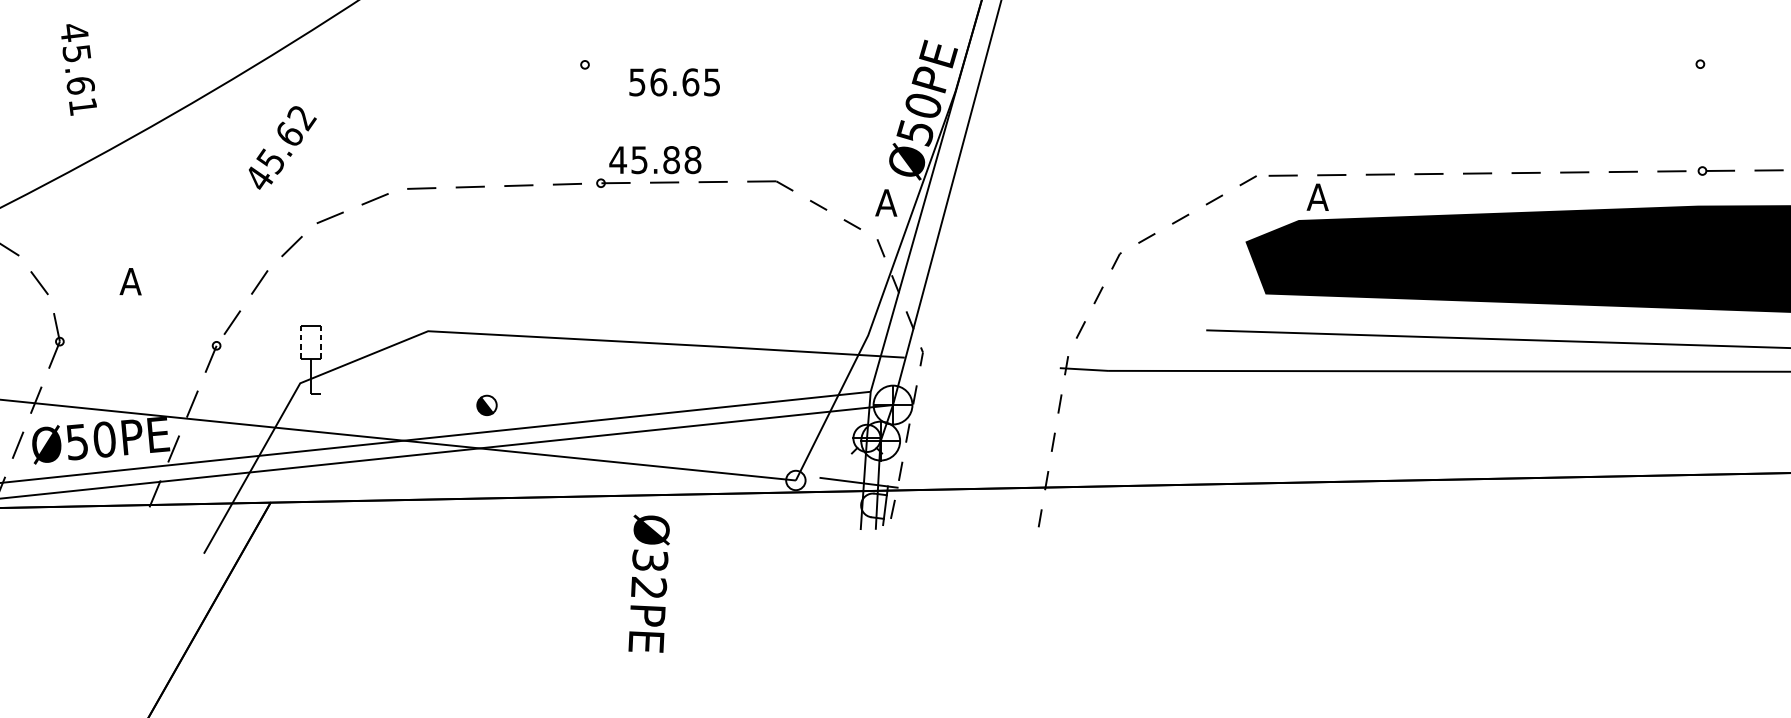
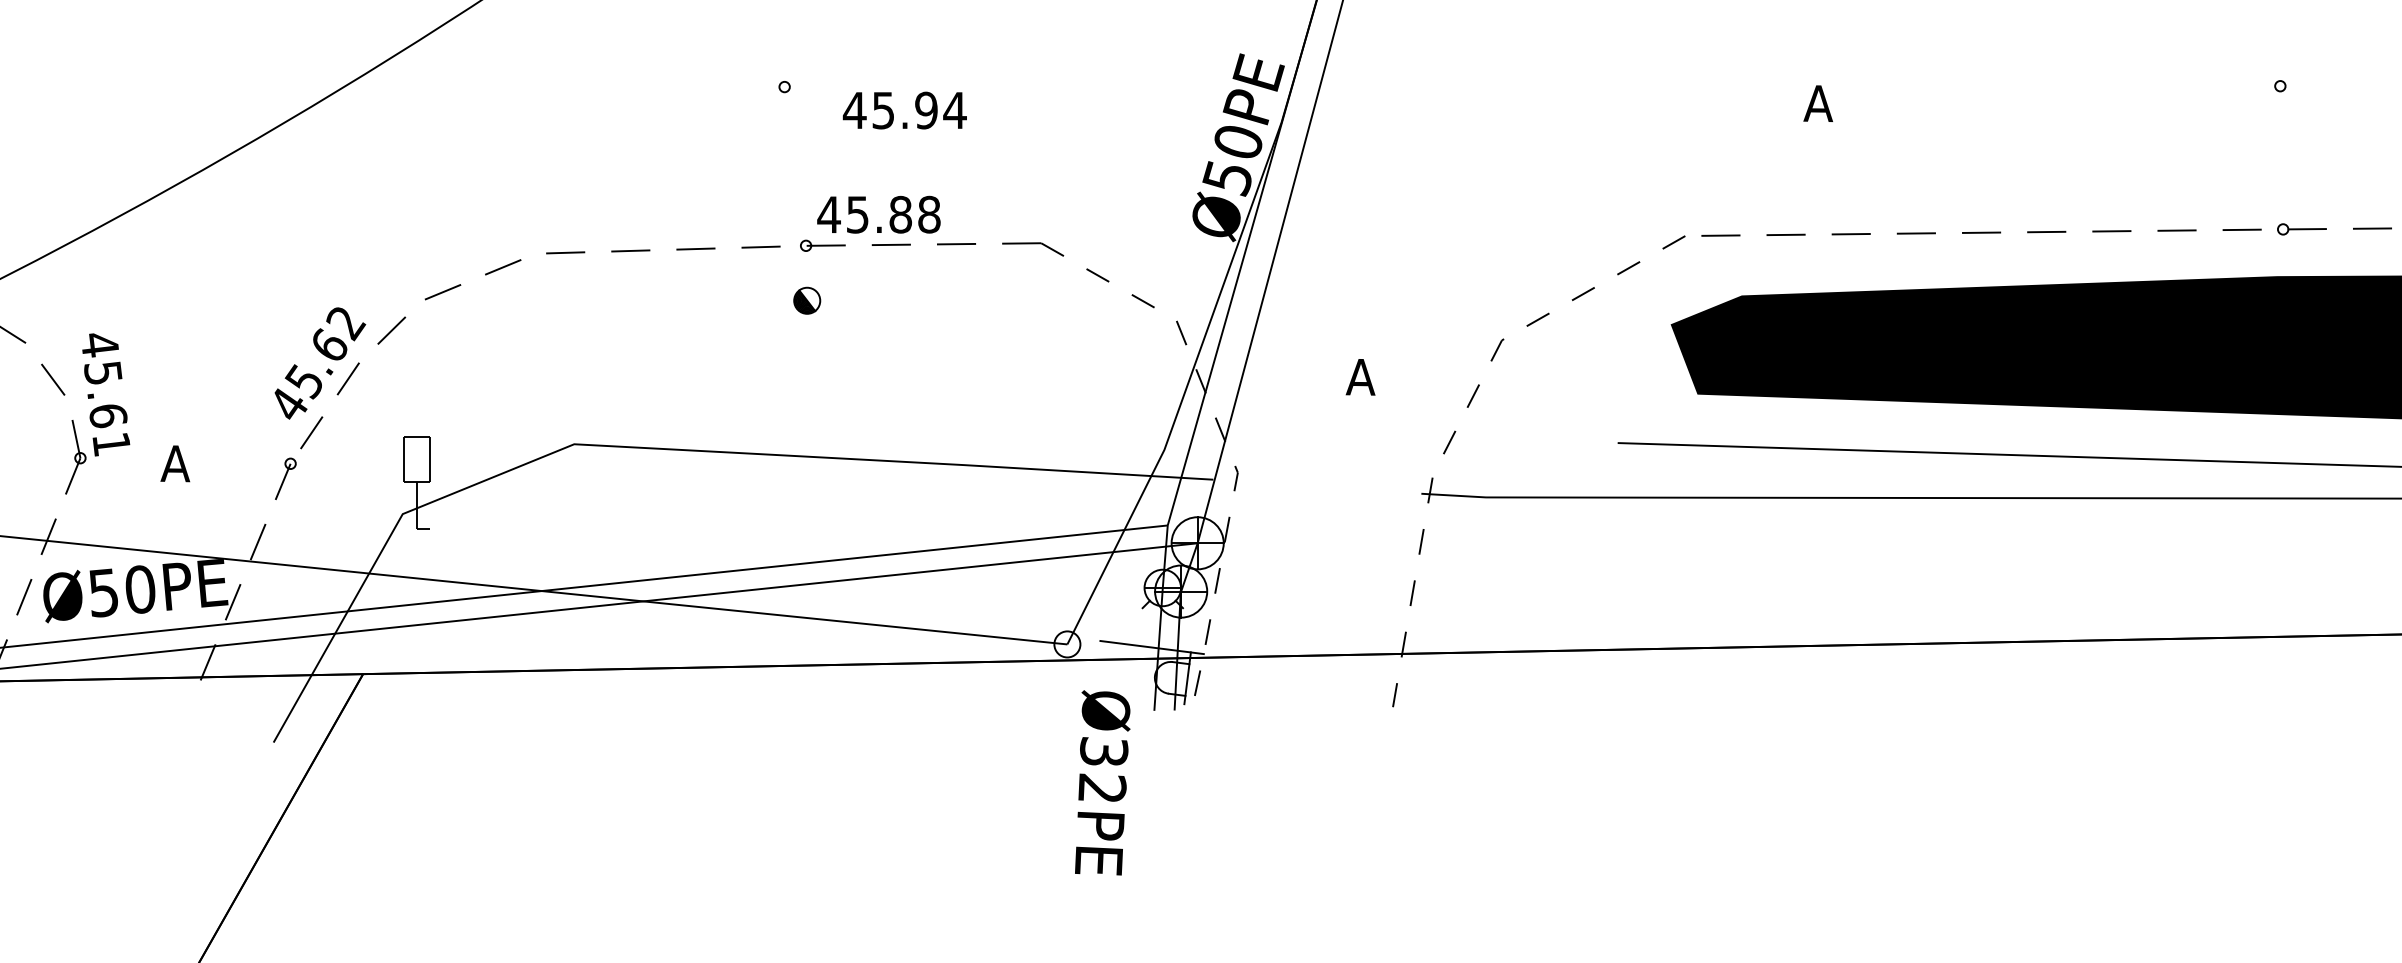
text: (79, 69) -> (106, 394), moved
text: (674, 82) -> (904, 110), 56.65 -> 45.94
text: (282, 147) -> (320, 363), moved
text: (1317, 197) -> (1817, 103), moved
text: (886, 203) -> (1360, 377), moved
text: (130, 281) -> (175, 463), moved
line: (301, 343) -> (404, 460), dashed -> solid
line: (320, 343) -> (430, 460), dashed -> solid
part: (487, 405) -> (807, 300), moved
text: (649, 583) -> (1102, 782), moved

